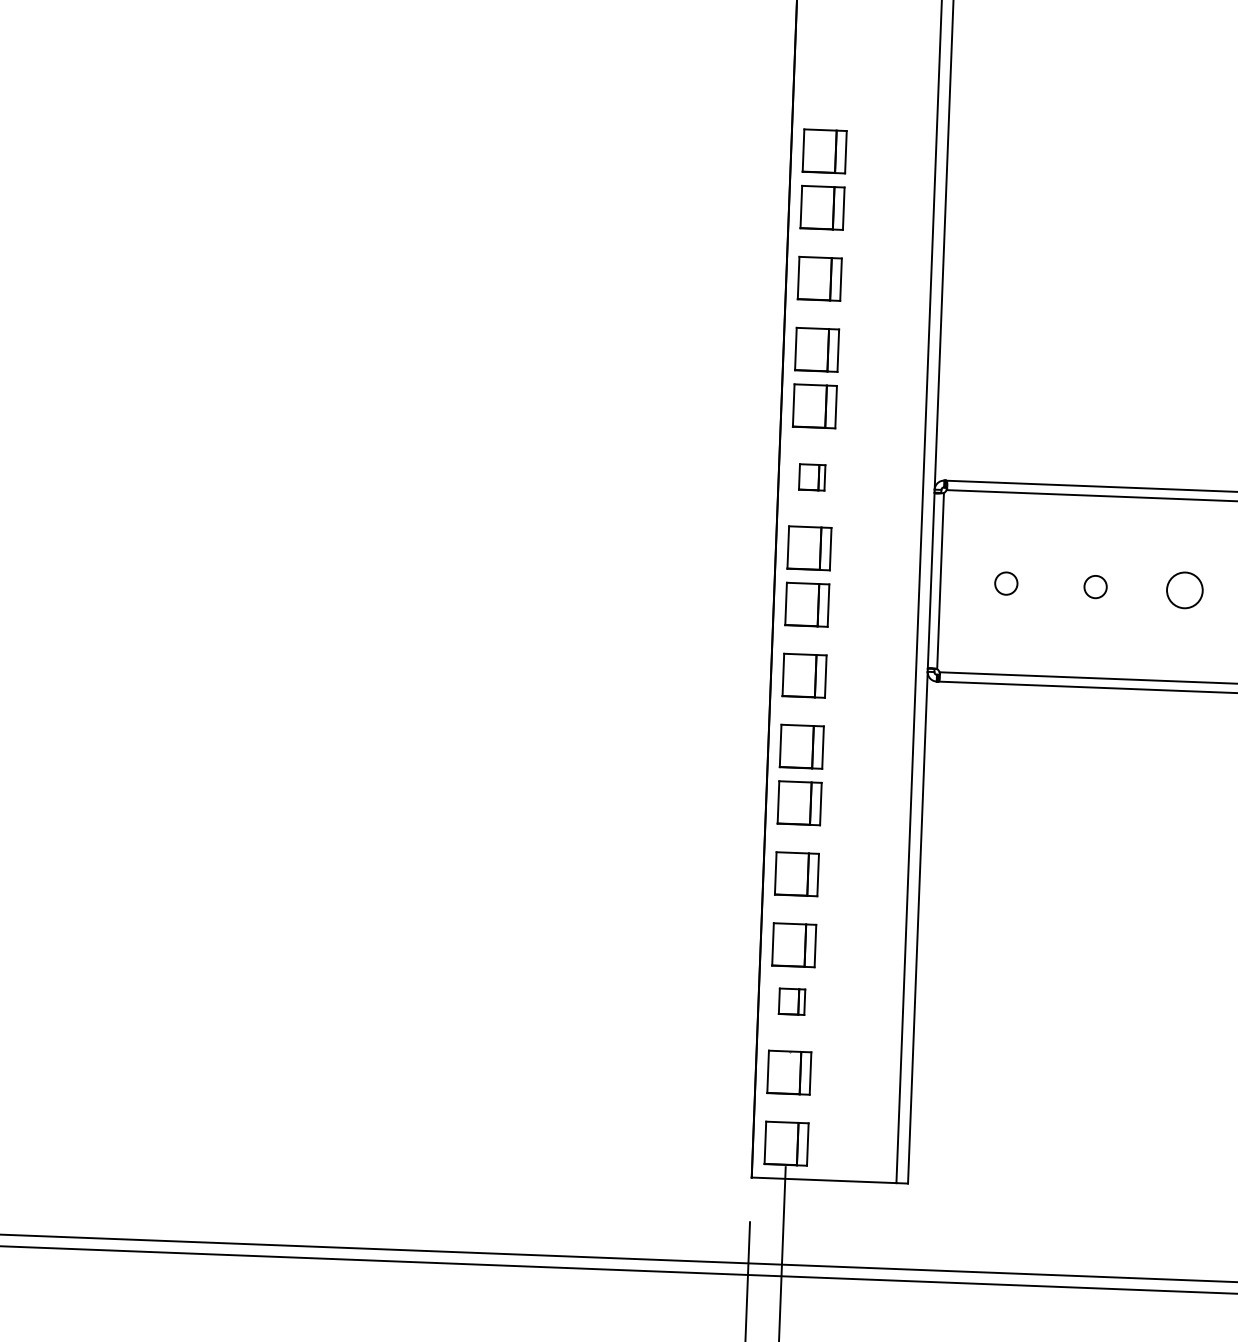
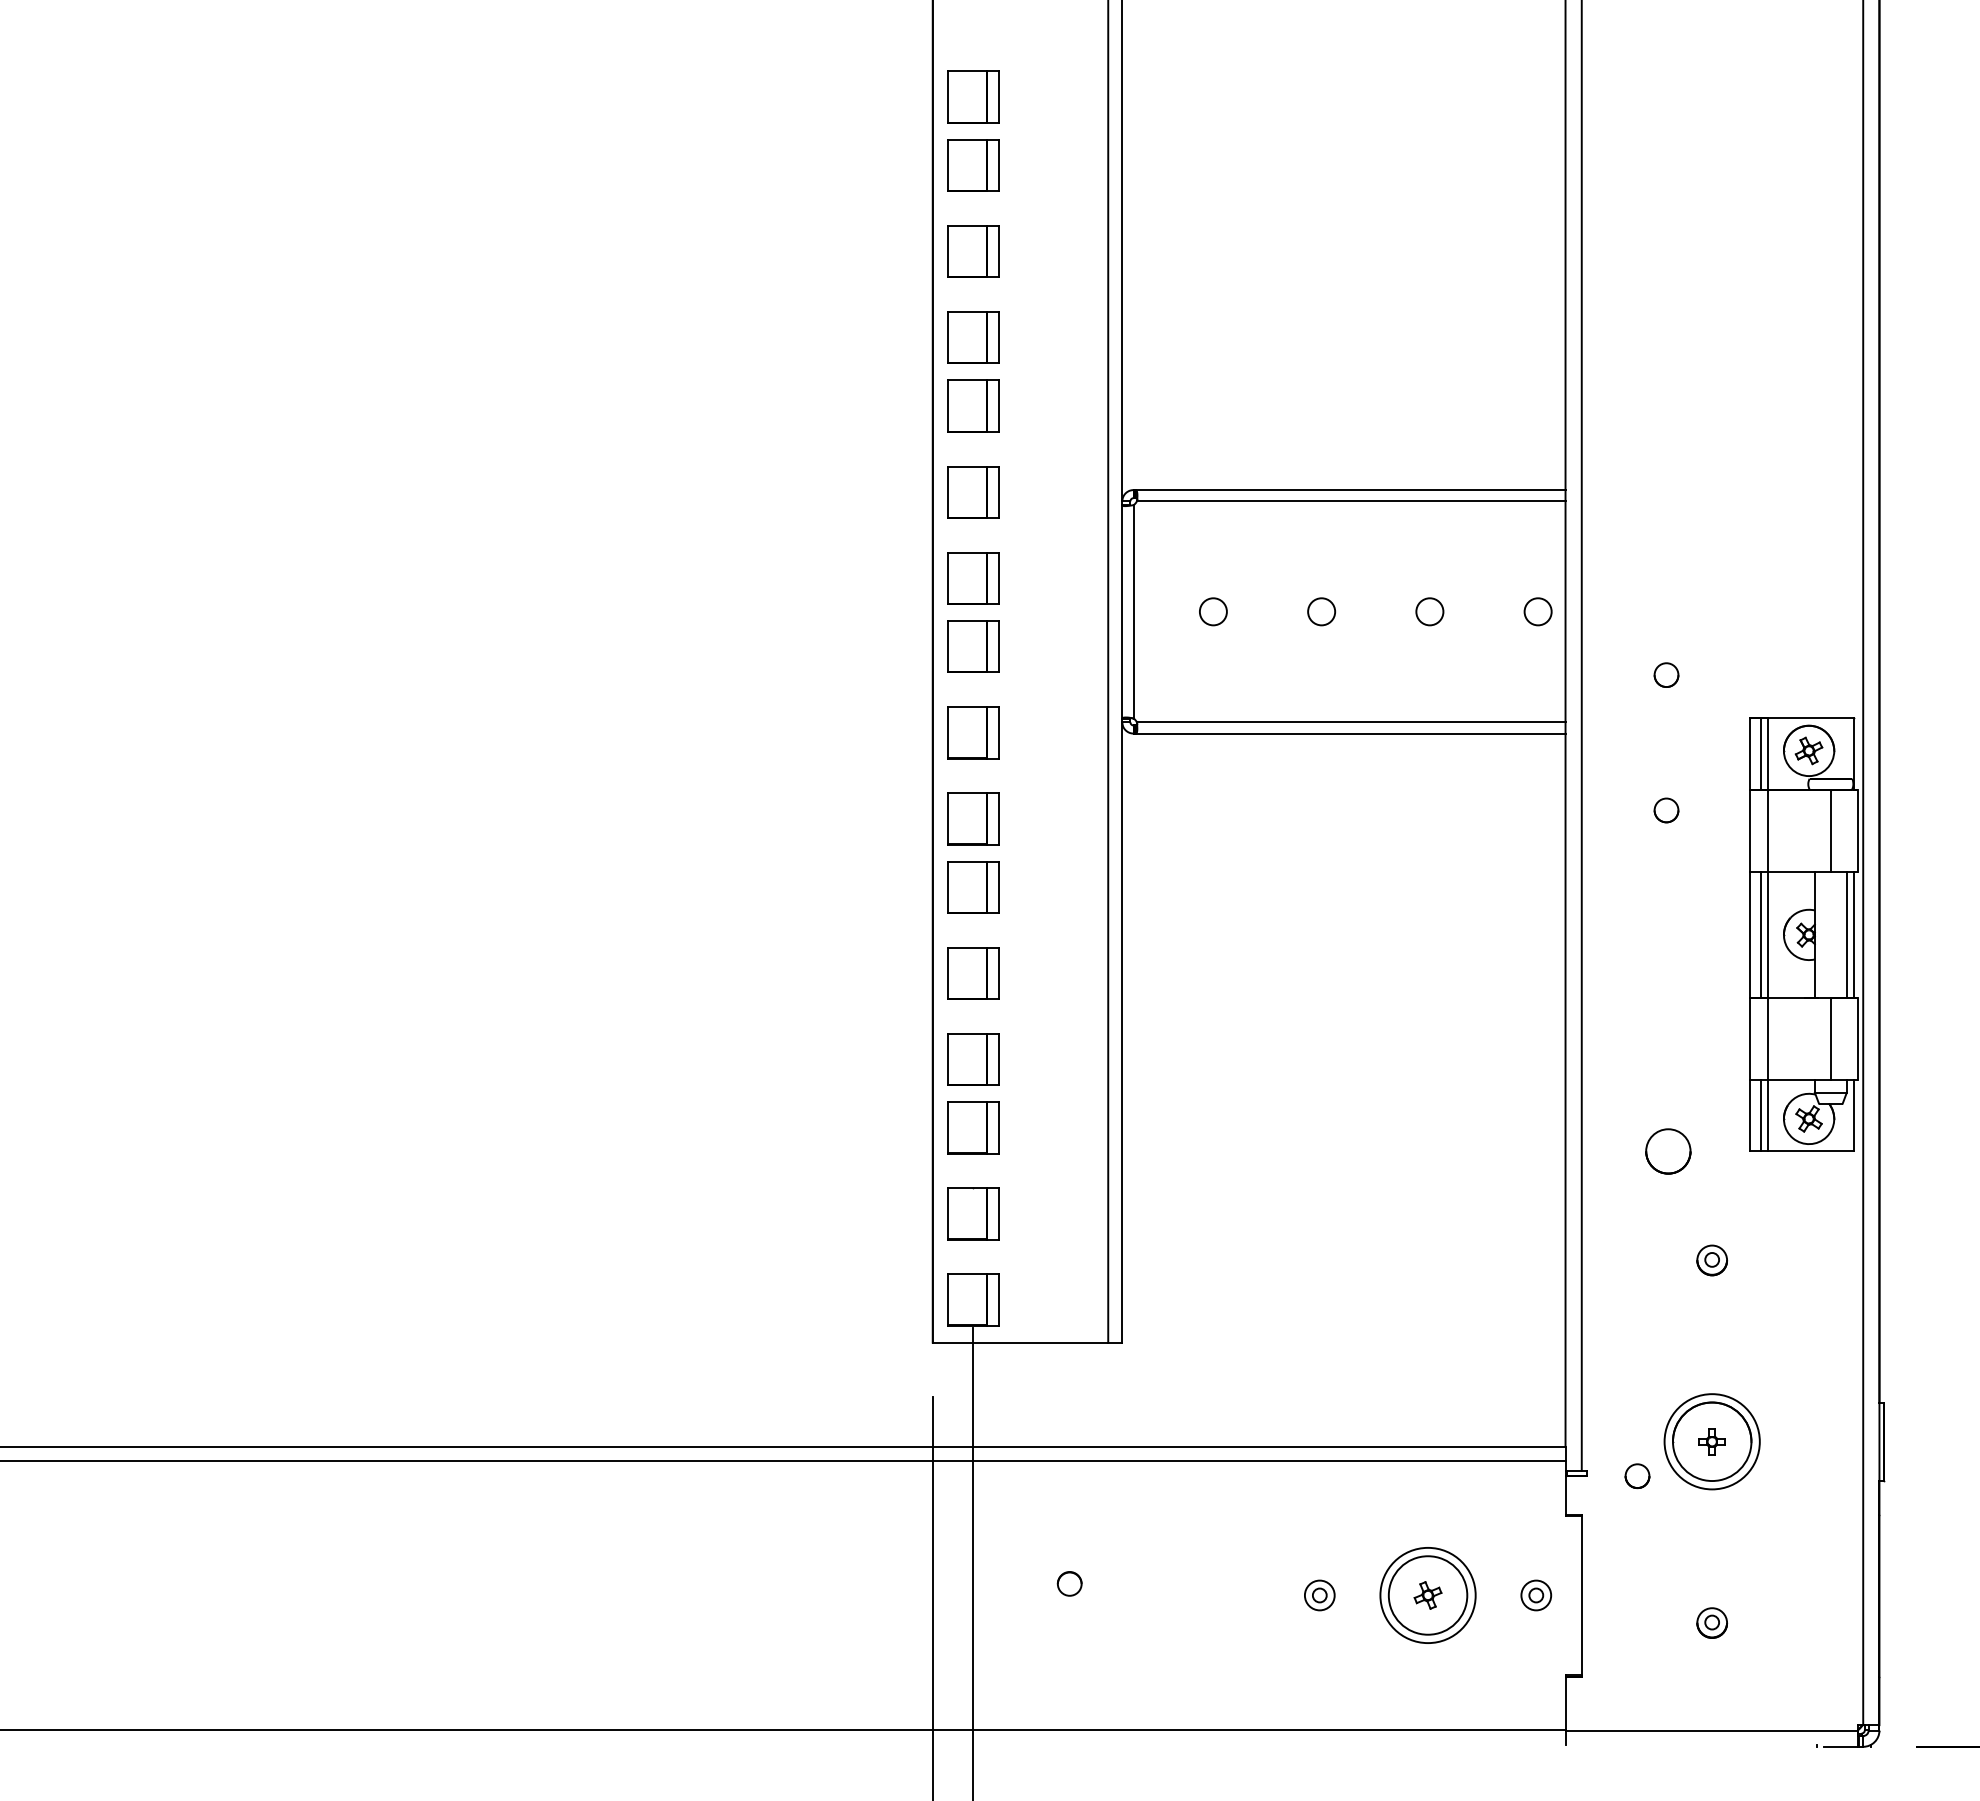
part: (812, 477) -> (973, 492), size x1.67
circle: (1184, 590) -> (1429, 611), size x0.62
part: (792, 1001) -> (973, 1127), size x1.67

